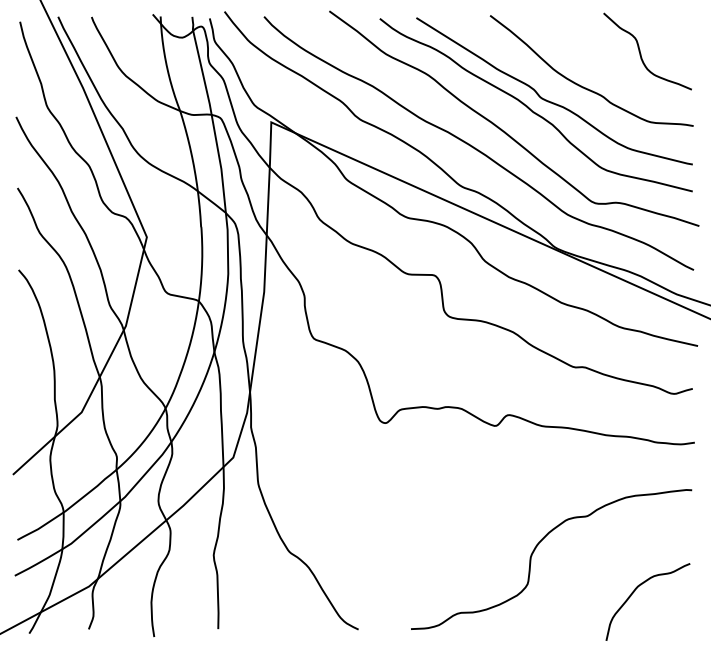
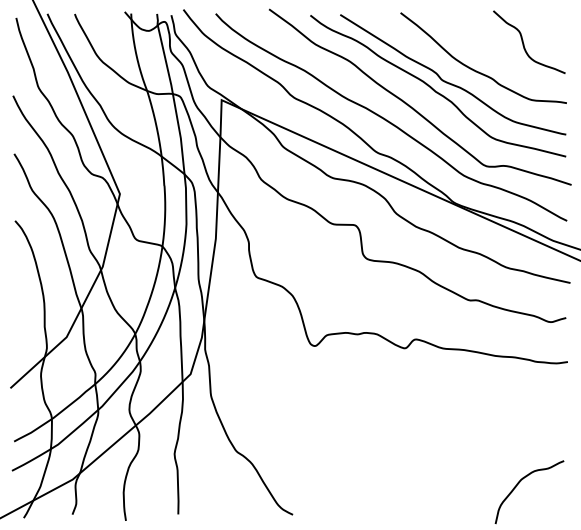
curve: (535, 550) -> (437, 450), removed

